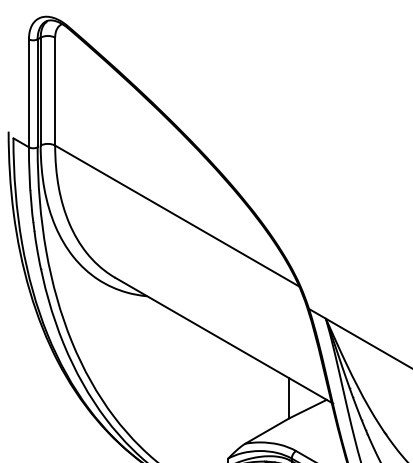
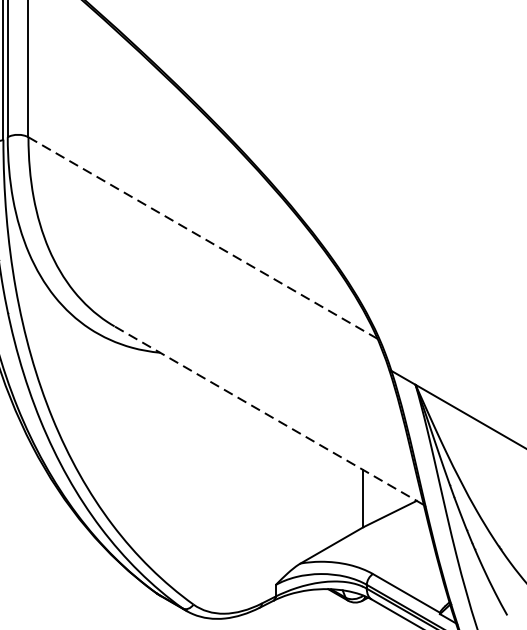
line: (177, 216) -> (203, 238), solid -> dashed
line: (223, 340) -> (269, 415), solid -> dashed

